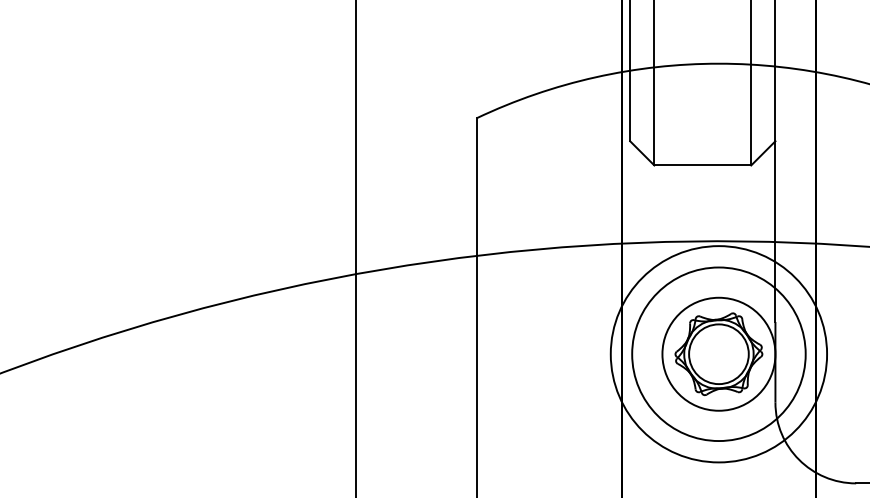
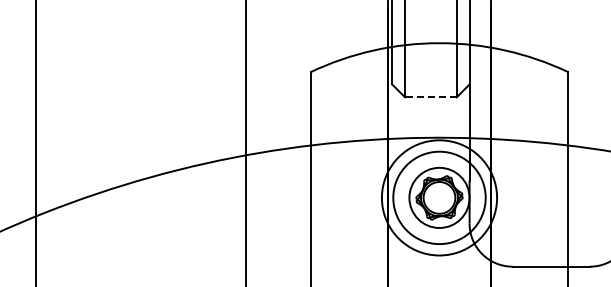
line: (702, 165) -> (430, 97), solid -> dashed

